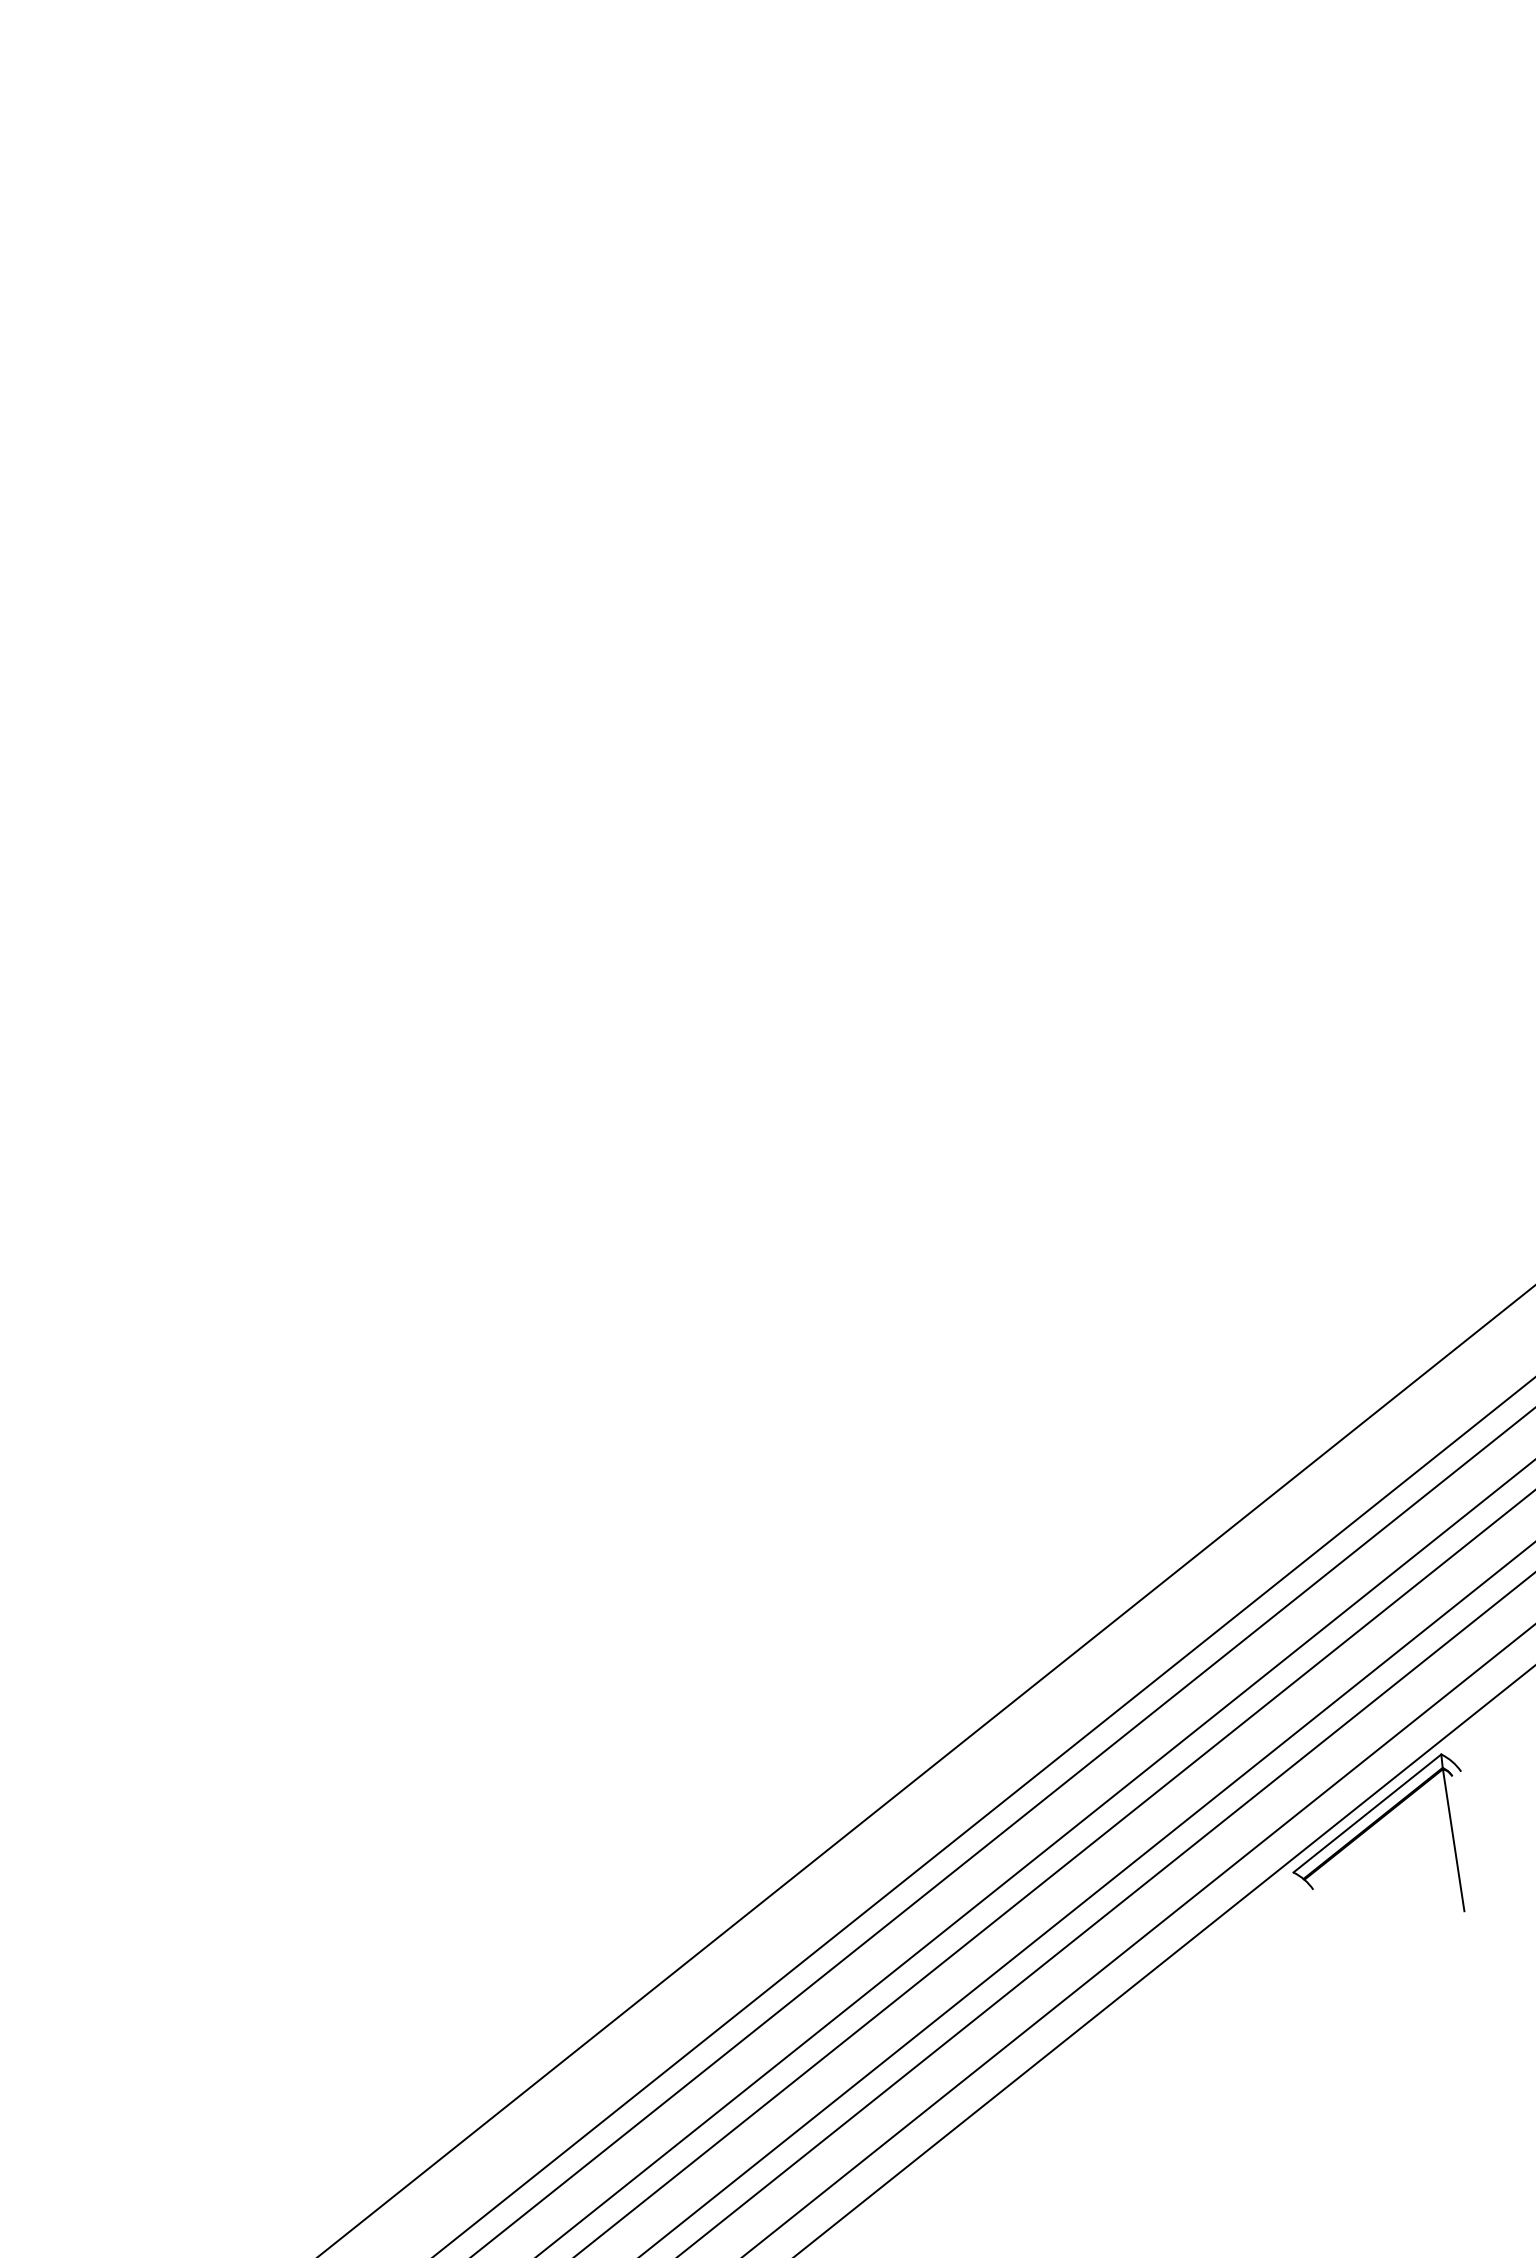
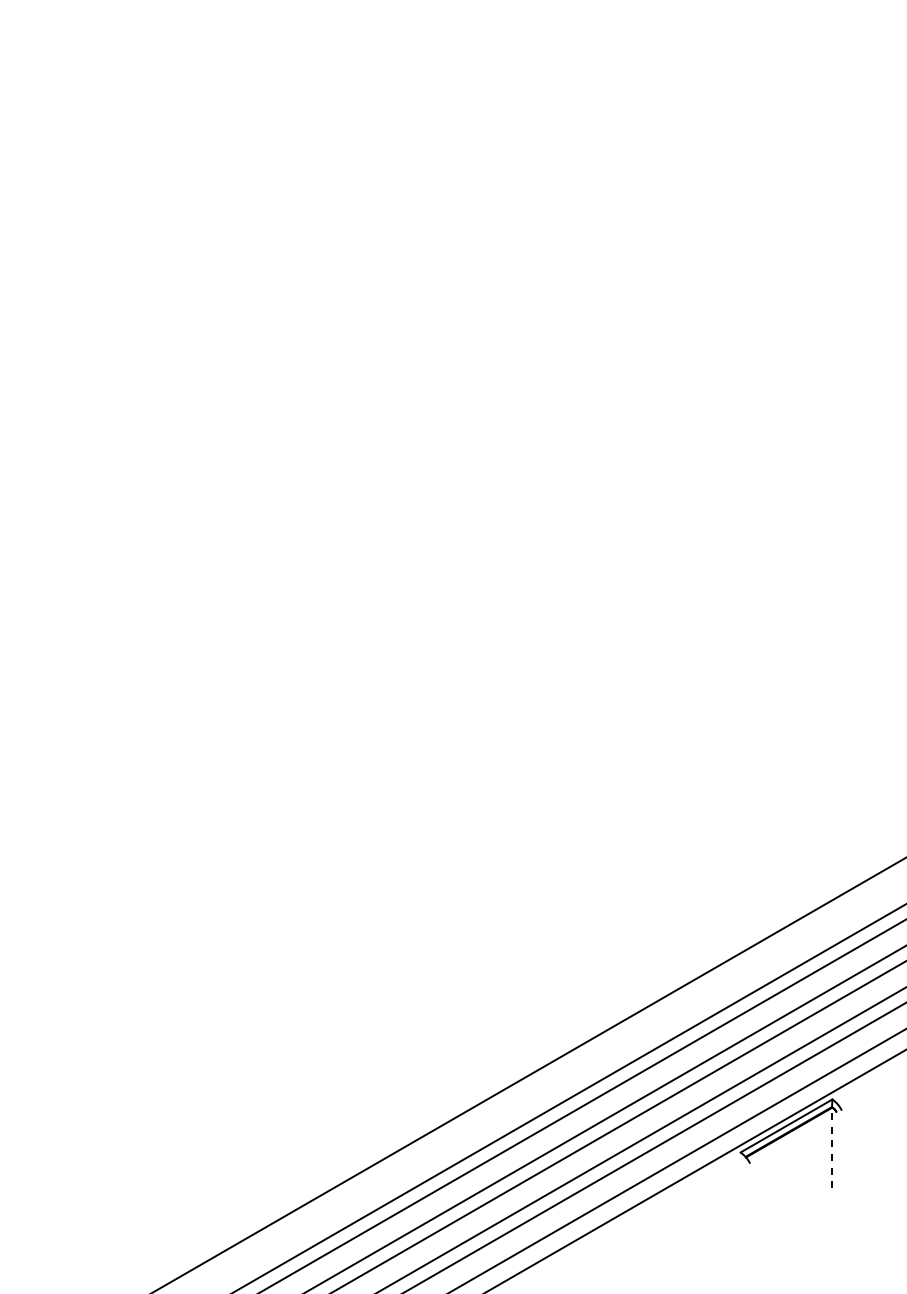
line: (1454, 1839) -> (832, 1147), solid -> dashed

